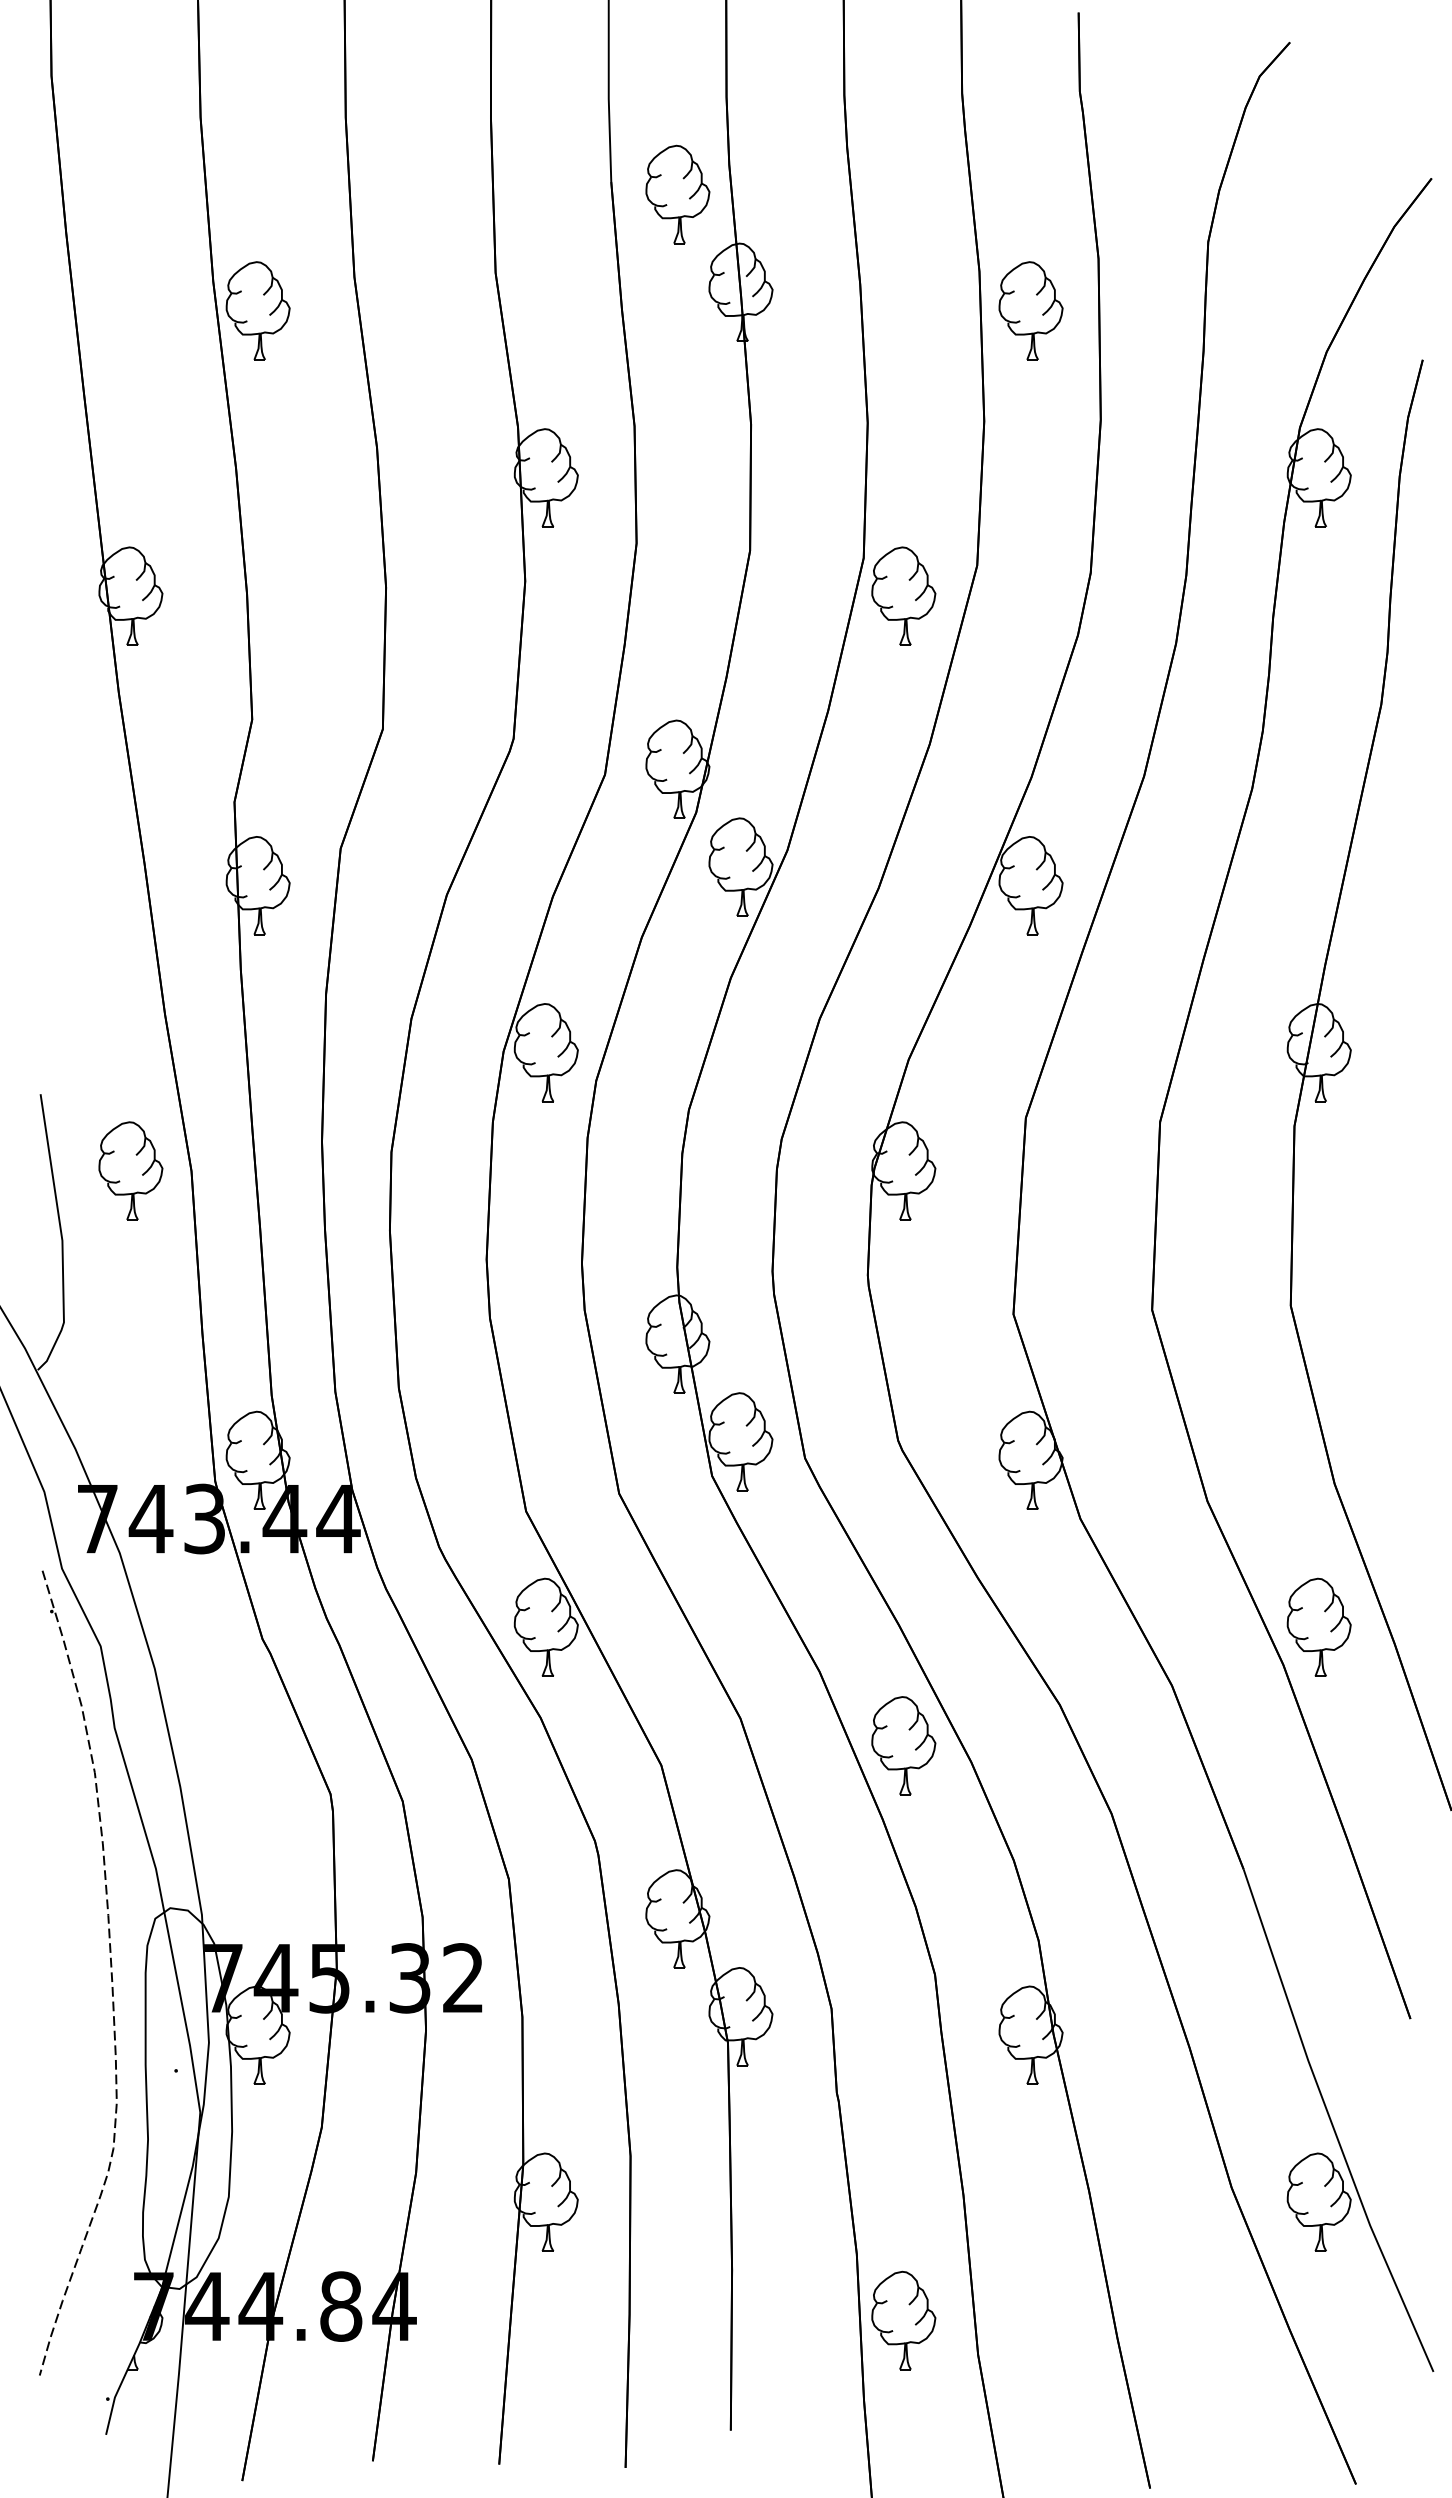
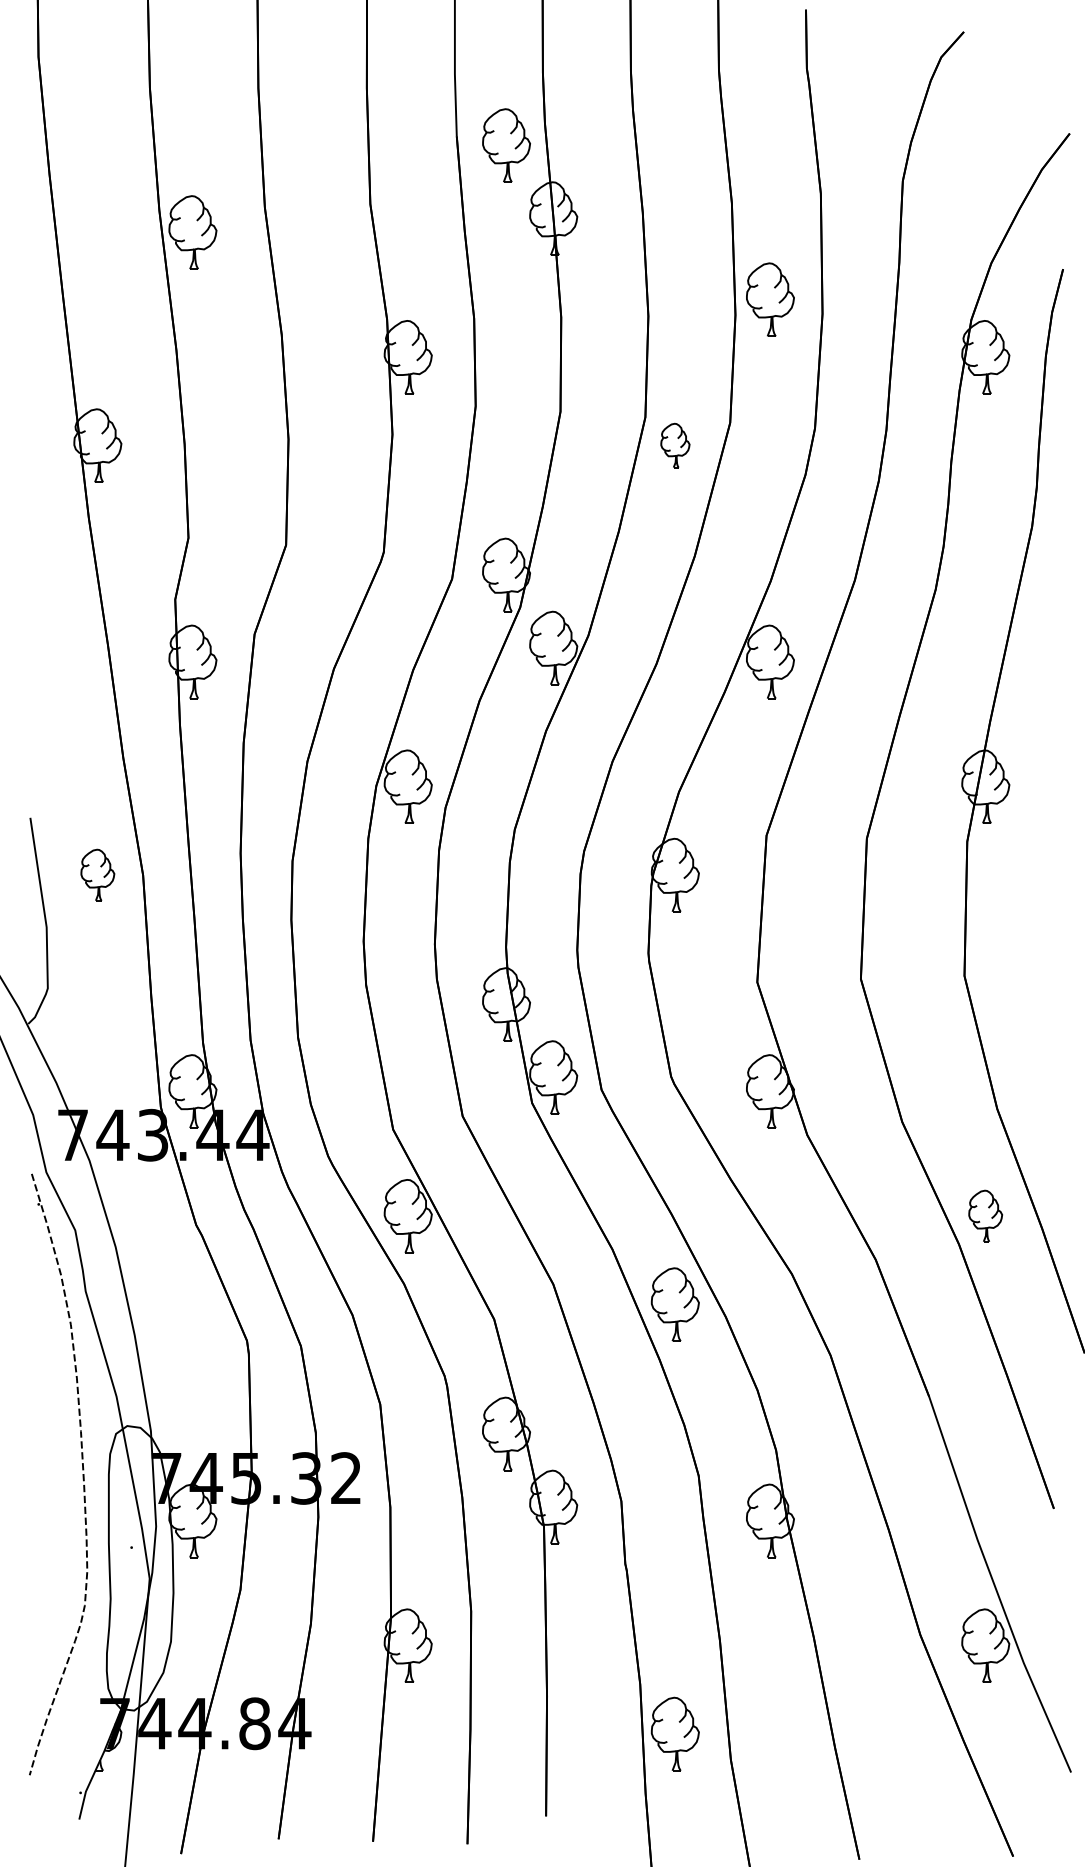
part: (1030, 310) -> (770, 299), moved
part: (903, 595) -> (675, 445), size x0.6
part: (130, 1170) -> (97, 874), size x0.7
part: (1318, 1626) -> (985, 1215), size x0.7

